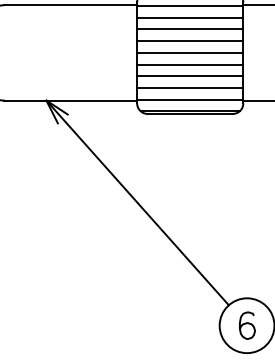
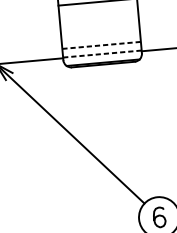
line: (190, 41) -> (98, 10), removed
line: (190, 52) -> (99, 19), removed
line: (190, 64) -> (100, 27), removed
line: (190, 76) -> (101, 36), removed
line: (190, 88) -> (101, 45), solid -> dashed
line: (190, 99) -> (102, 53), solid -> dashed

